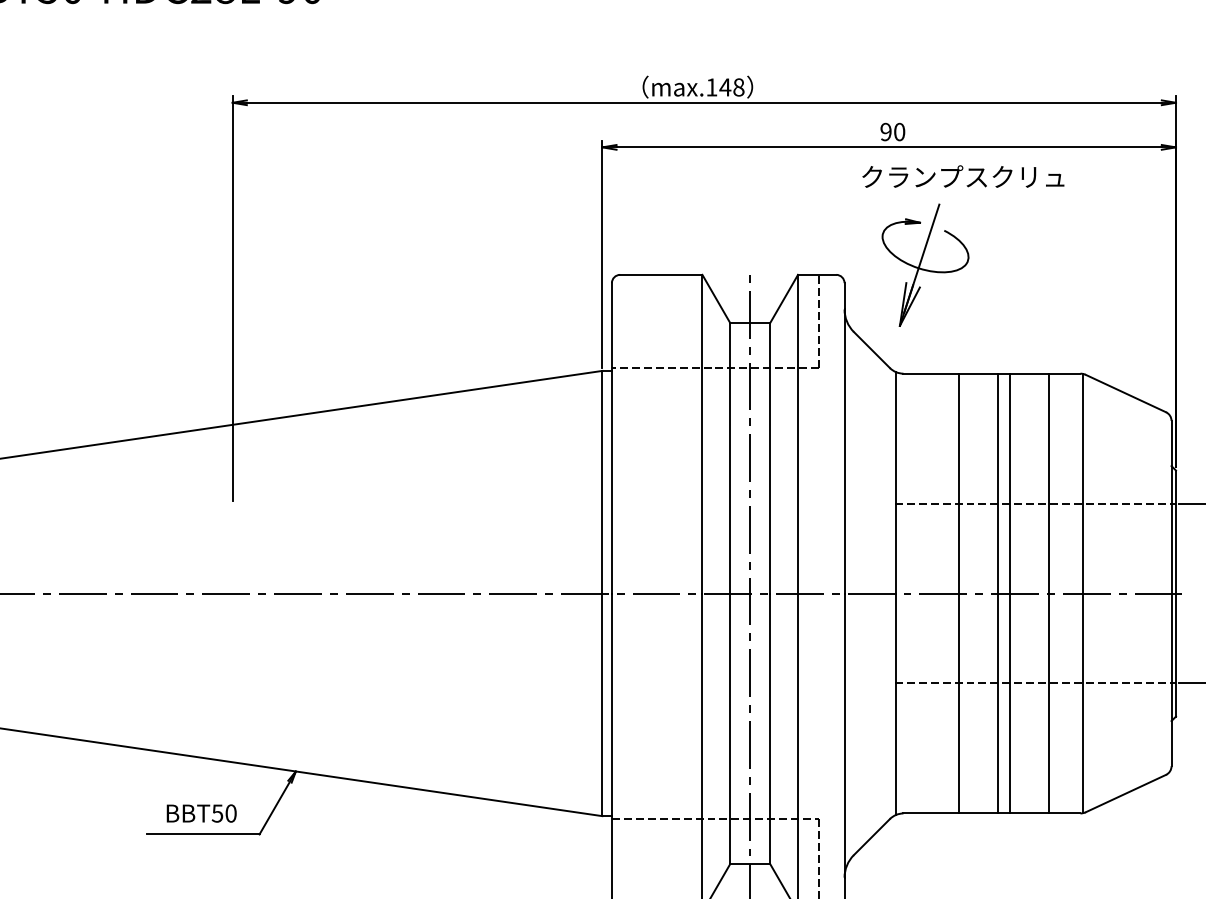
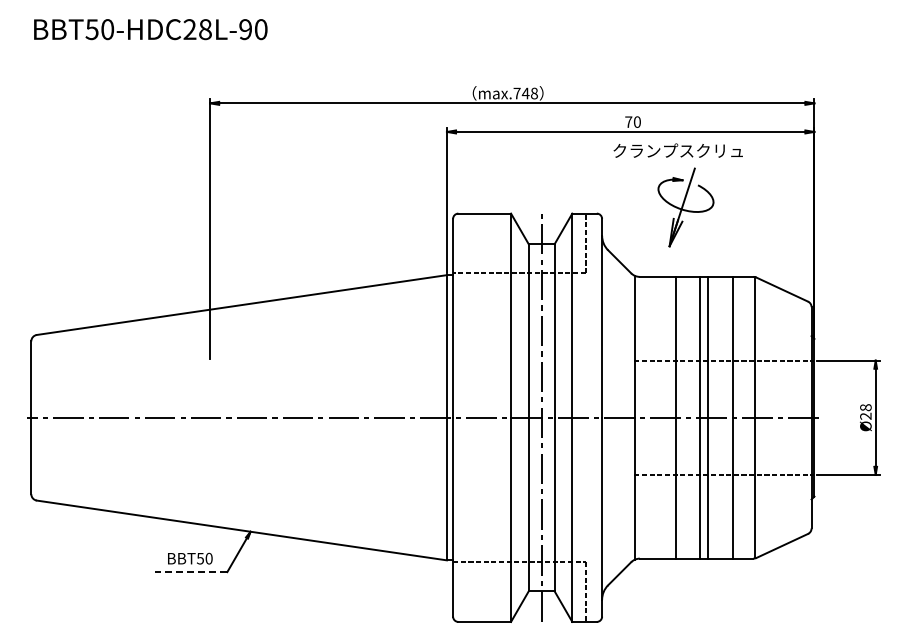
text: (710, 87) -> (516, 93), max.148 -> max.748
text: (885, 131) -> (628, 121), 90 -> 70
part: (924, 265) -> (685, 207), moved
line: (202, 835) -> (190, 572), solid -> dashed

